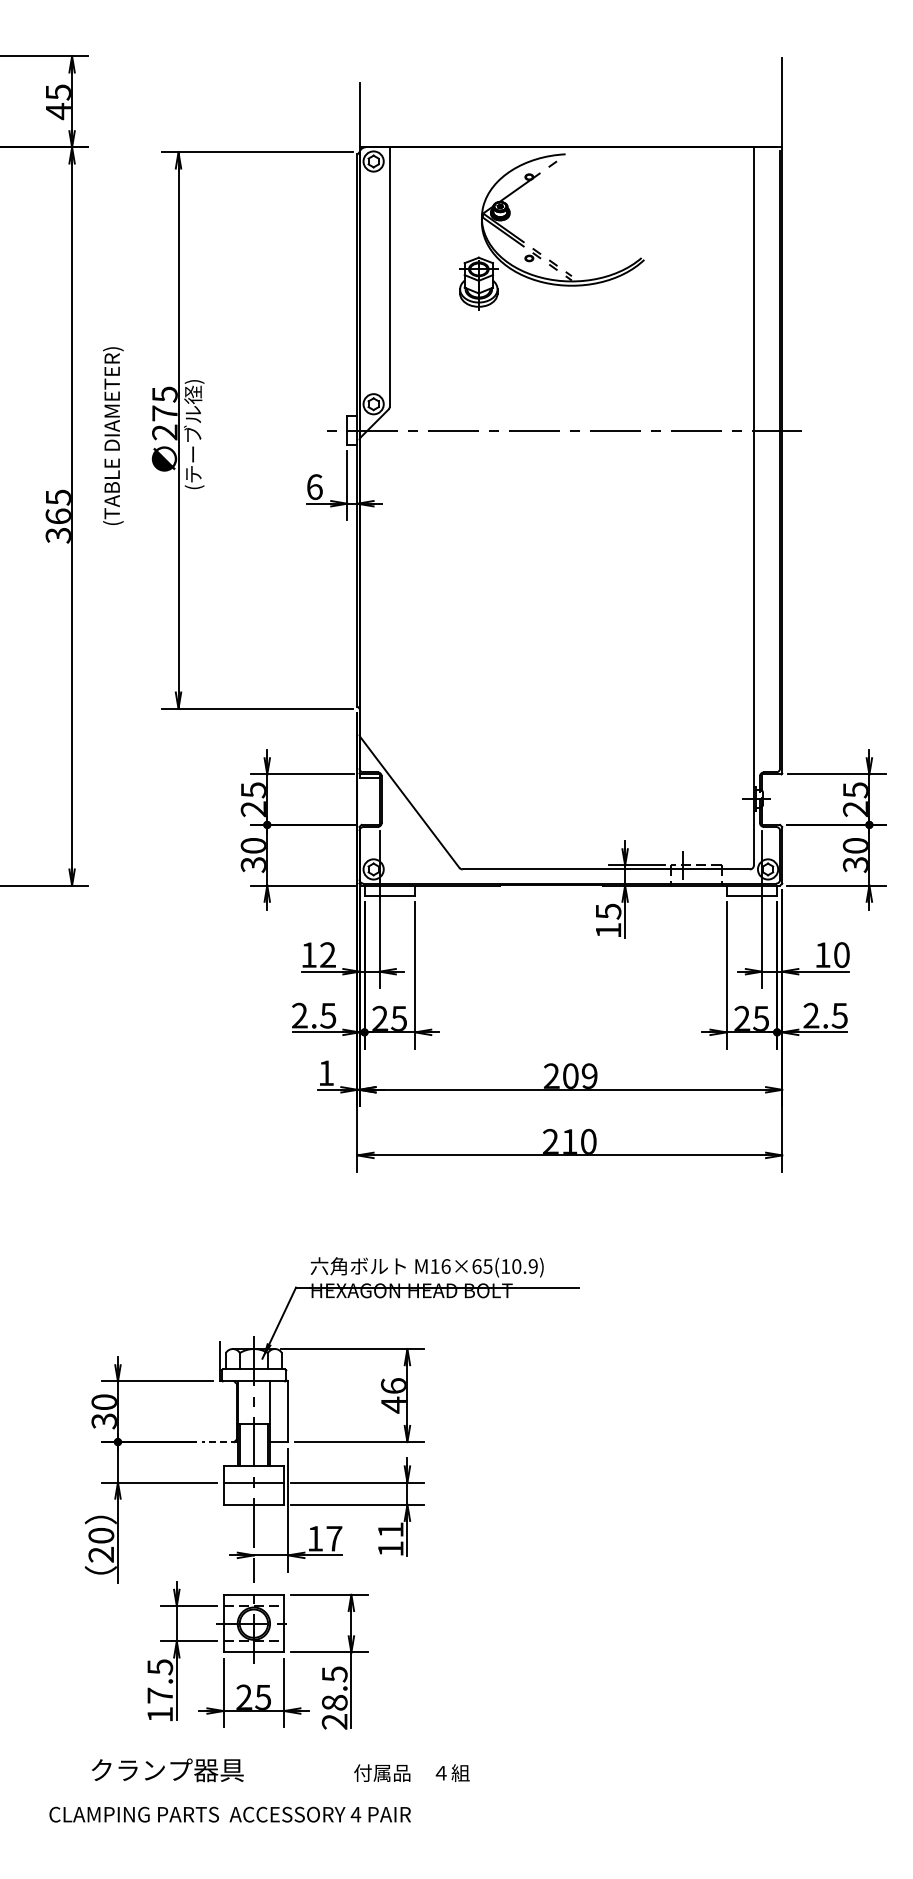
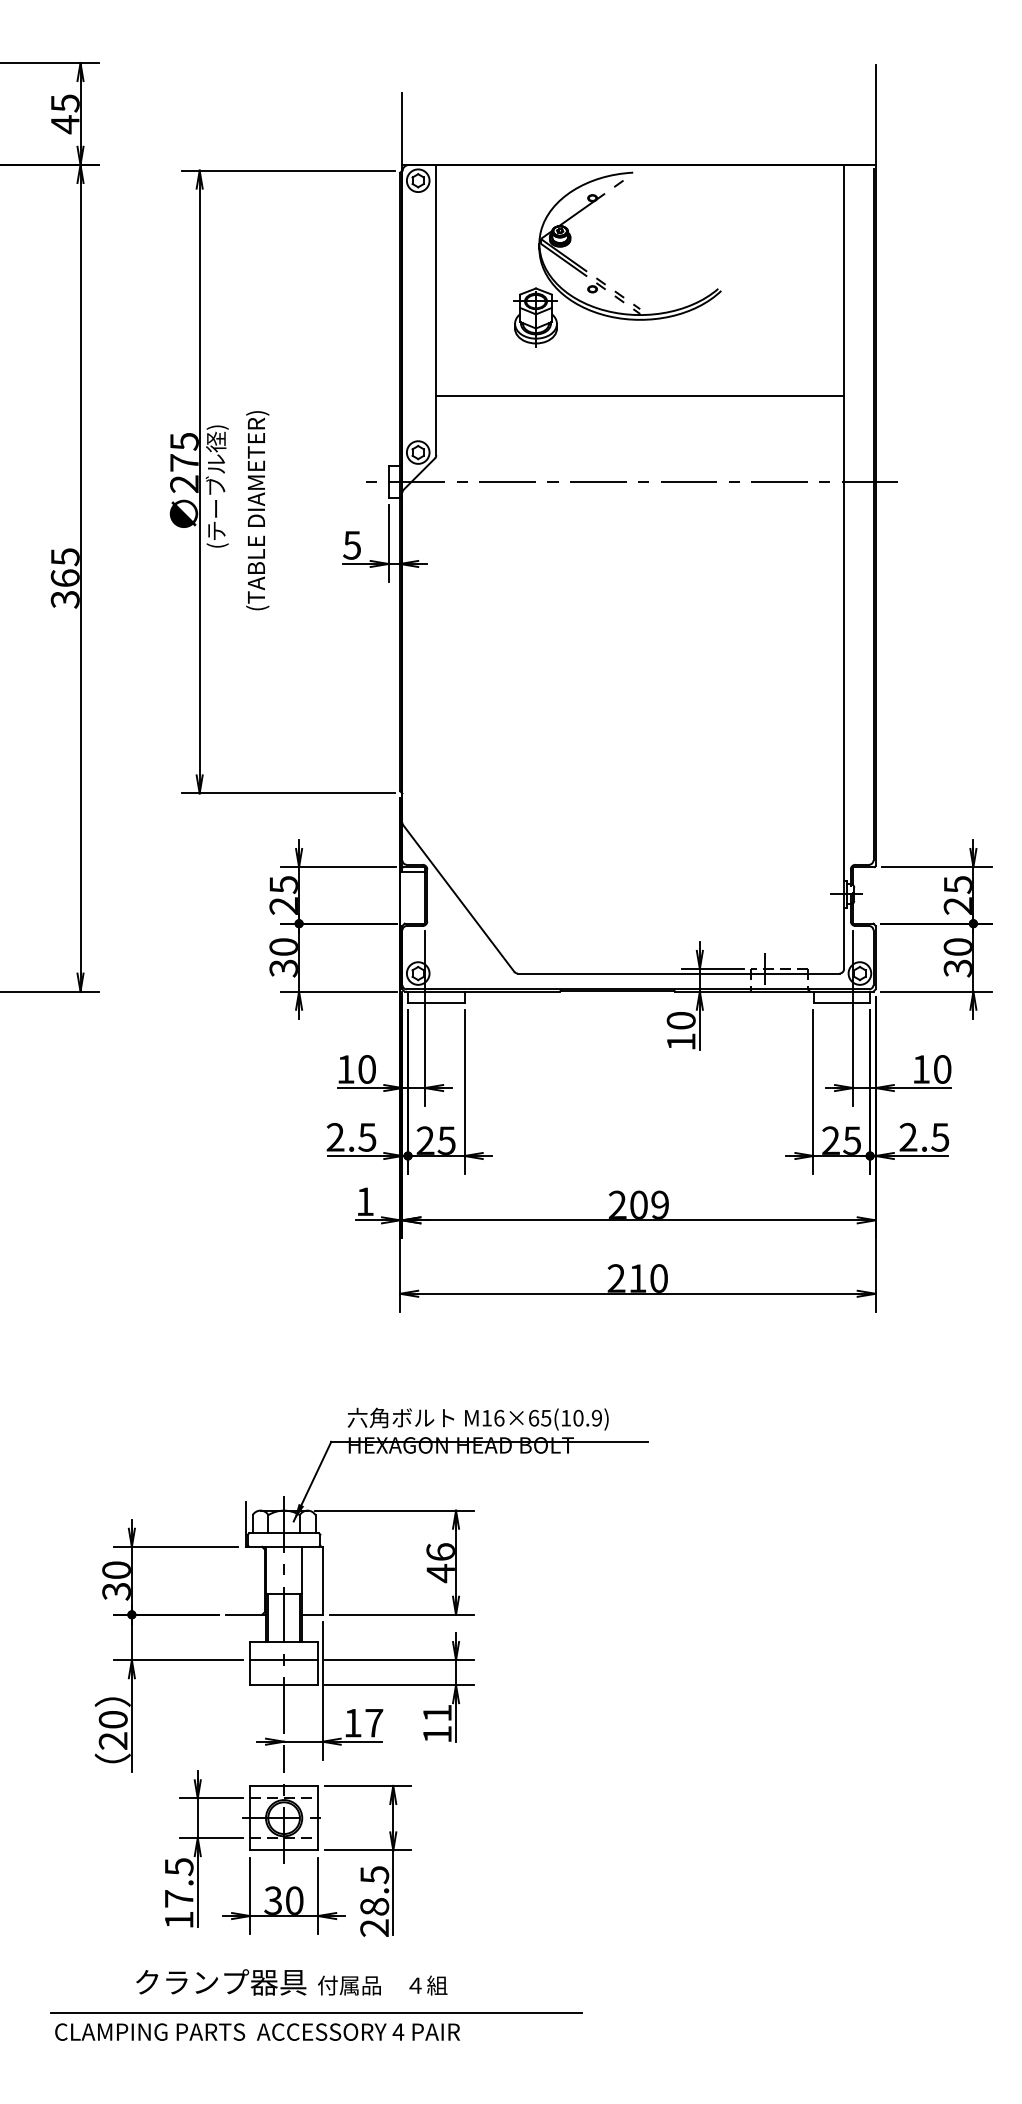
line: (571, 353) -> (639, 395), added
text: (113, 435) -> (257, 509), moved
text: (314, 486) -> (351, 544), 6 -> 5
text: (608, 911) -> (681, 1020), 15 -> 10
text: (327, 954) -> (366, 1068), 12 -> 10
line: (219, 1442) -> (245, 1615), dashed -> solid
text: (253, 1696) -> (283, 1899), 25 -> 30
text: (167, 1770) -> (220, 1982), moved
text: (411, 1772) -> (382, 1984), moved
line: (282, 1798) -> (316, 2013), added

